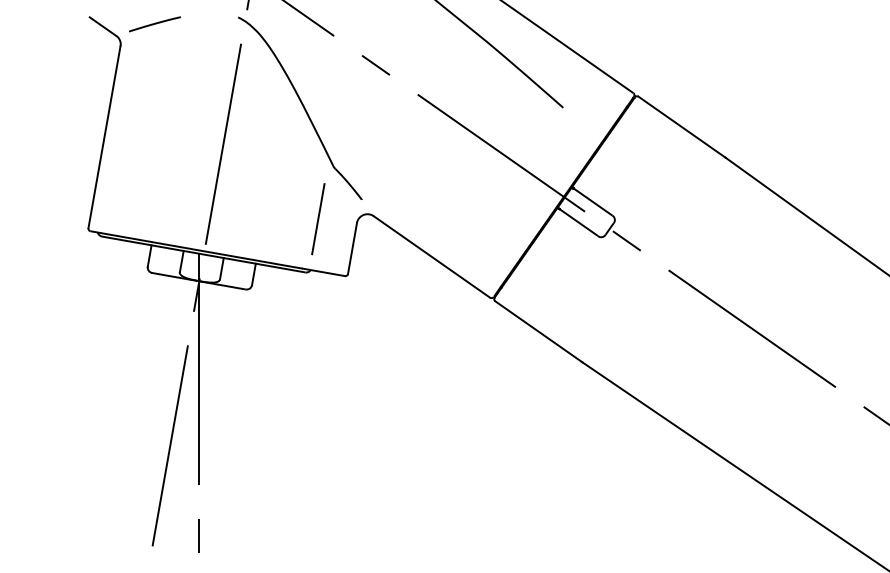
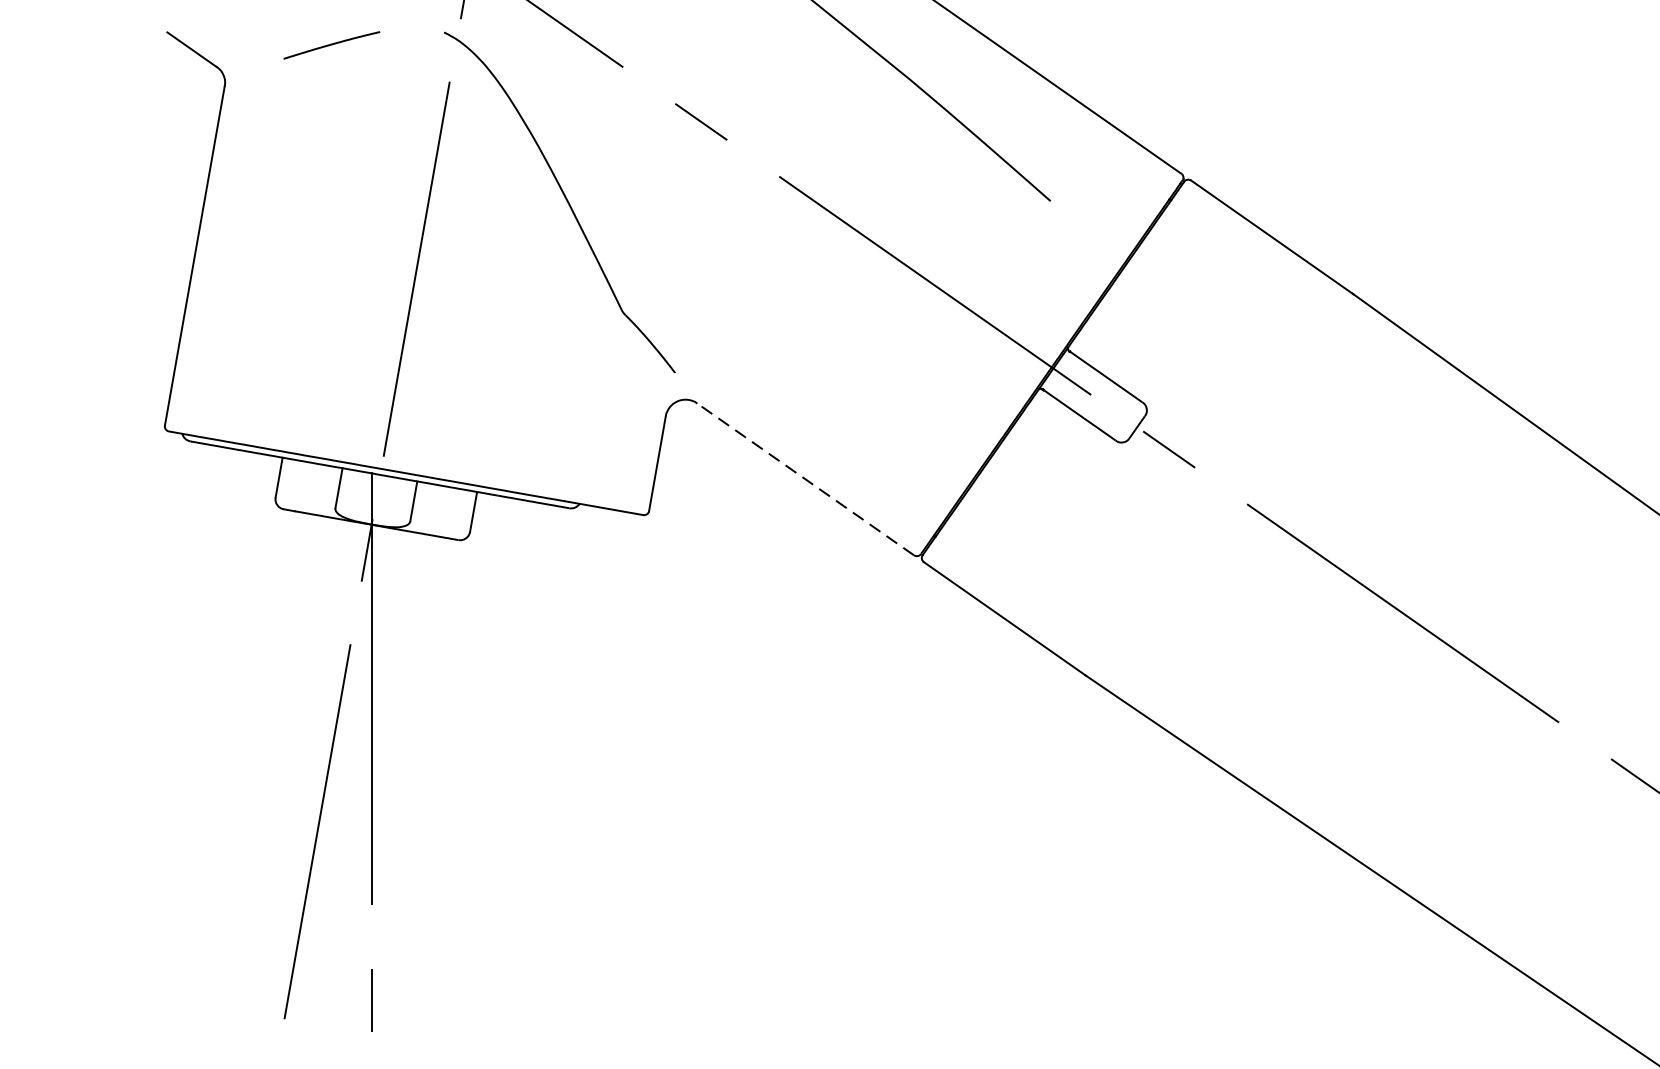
line: (154, 24) -> (331, 45), moved
line: (318, 219) -> (594, 409), removed
line: (431, 256) -> (804, 478), solid -> dashed

